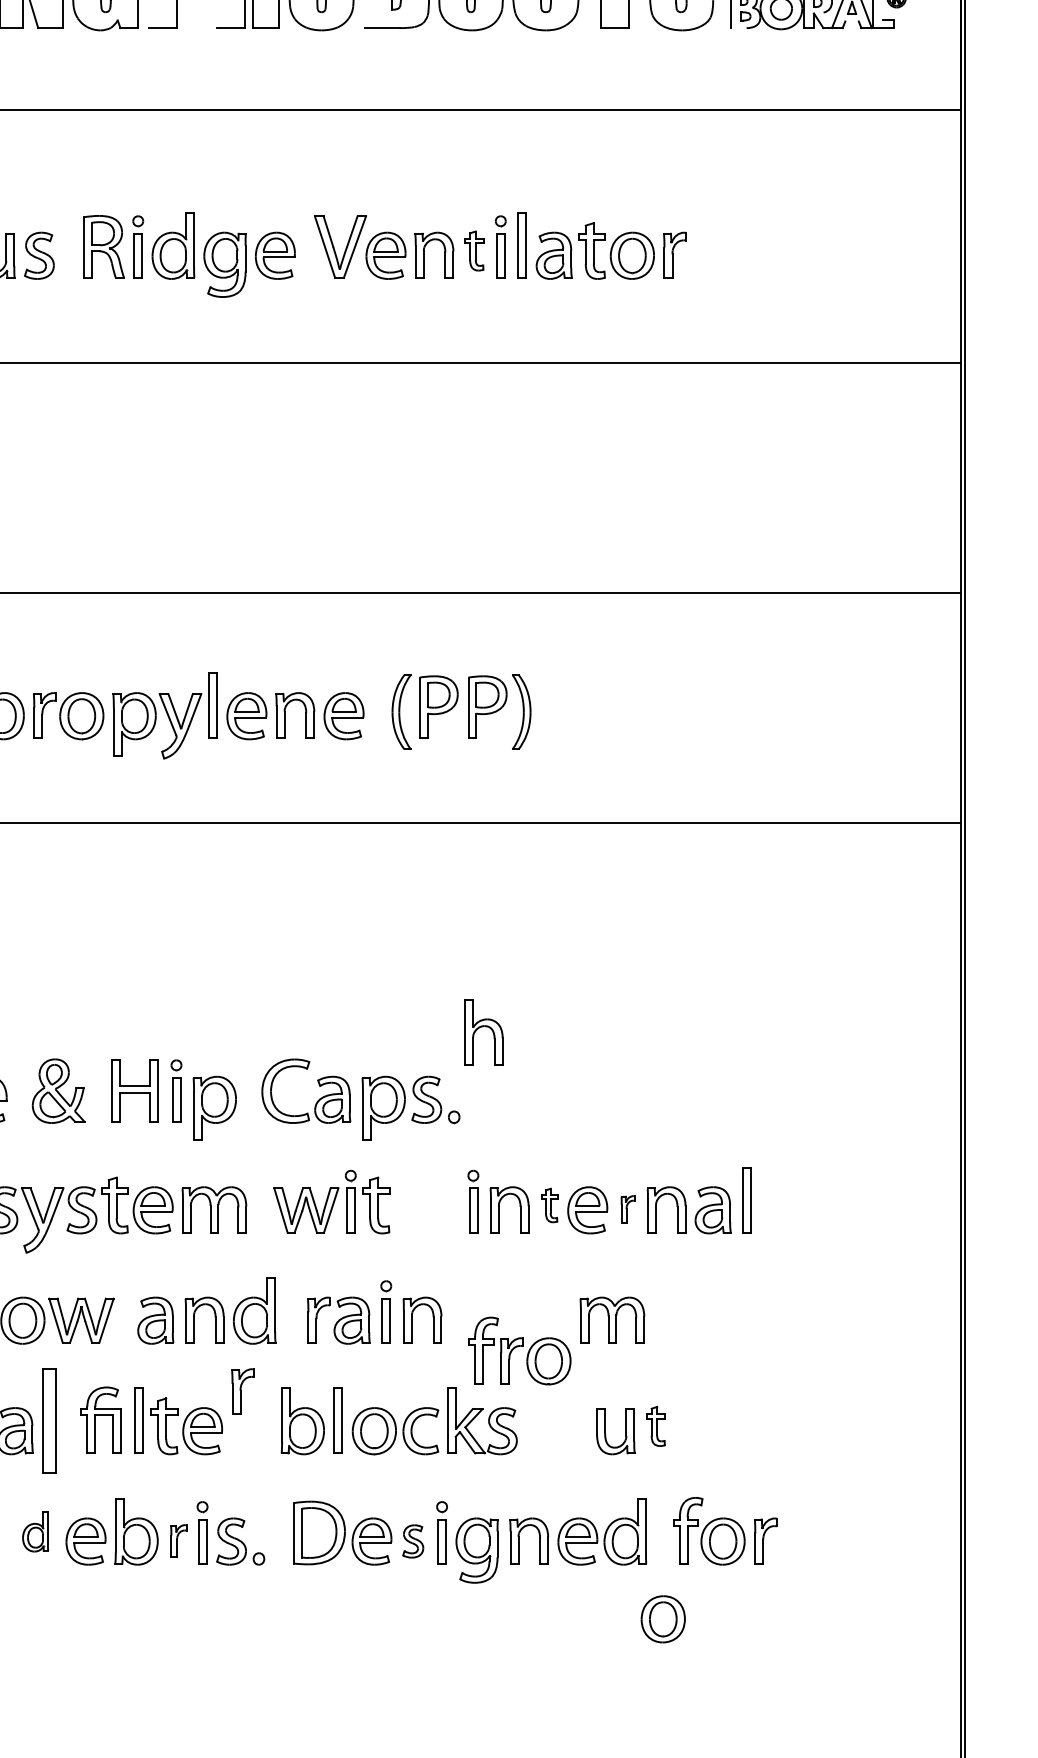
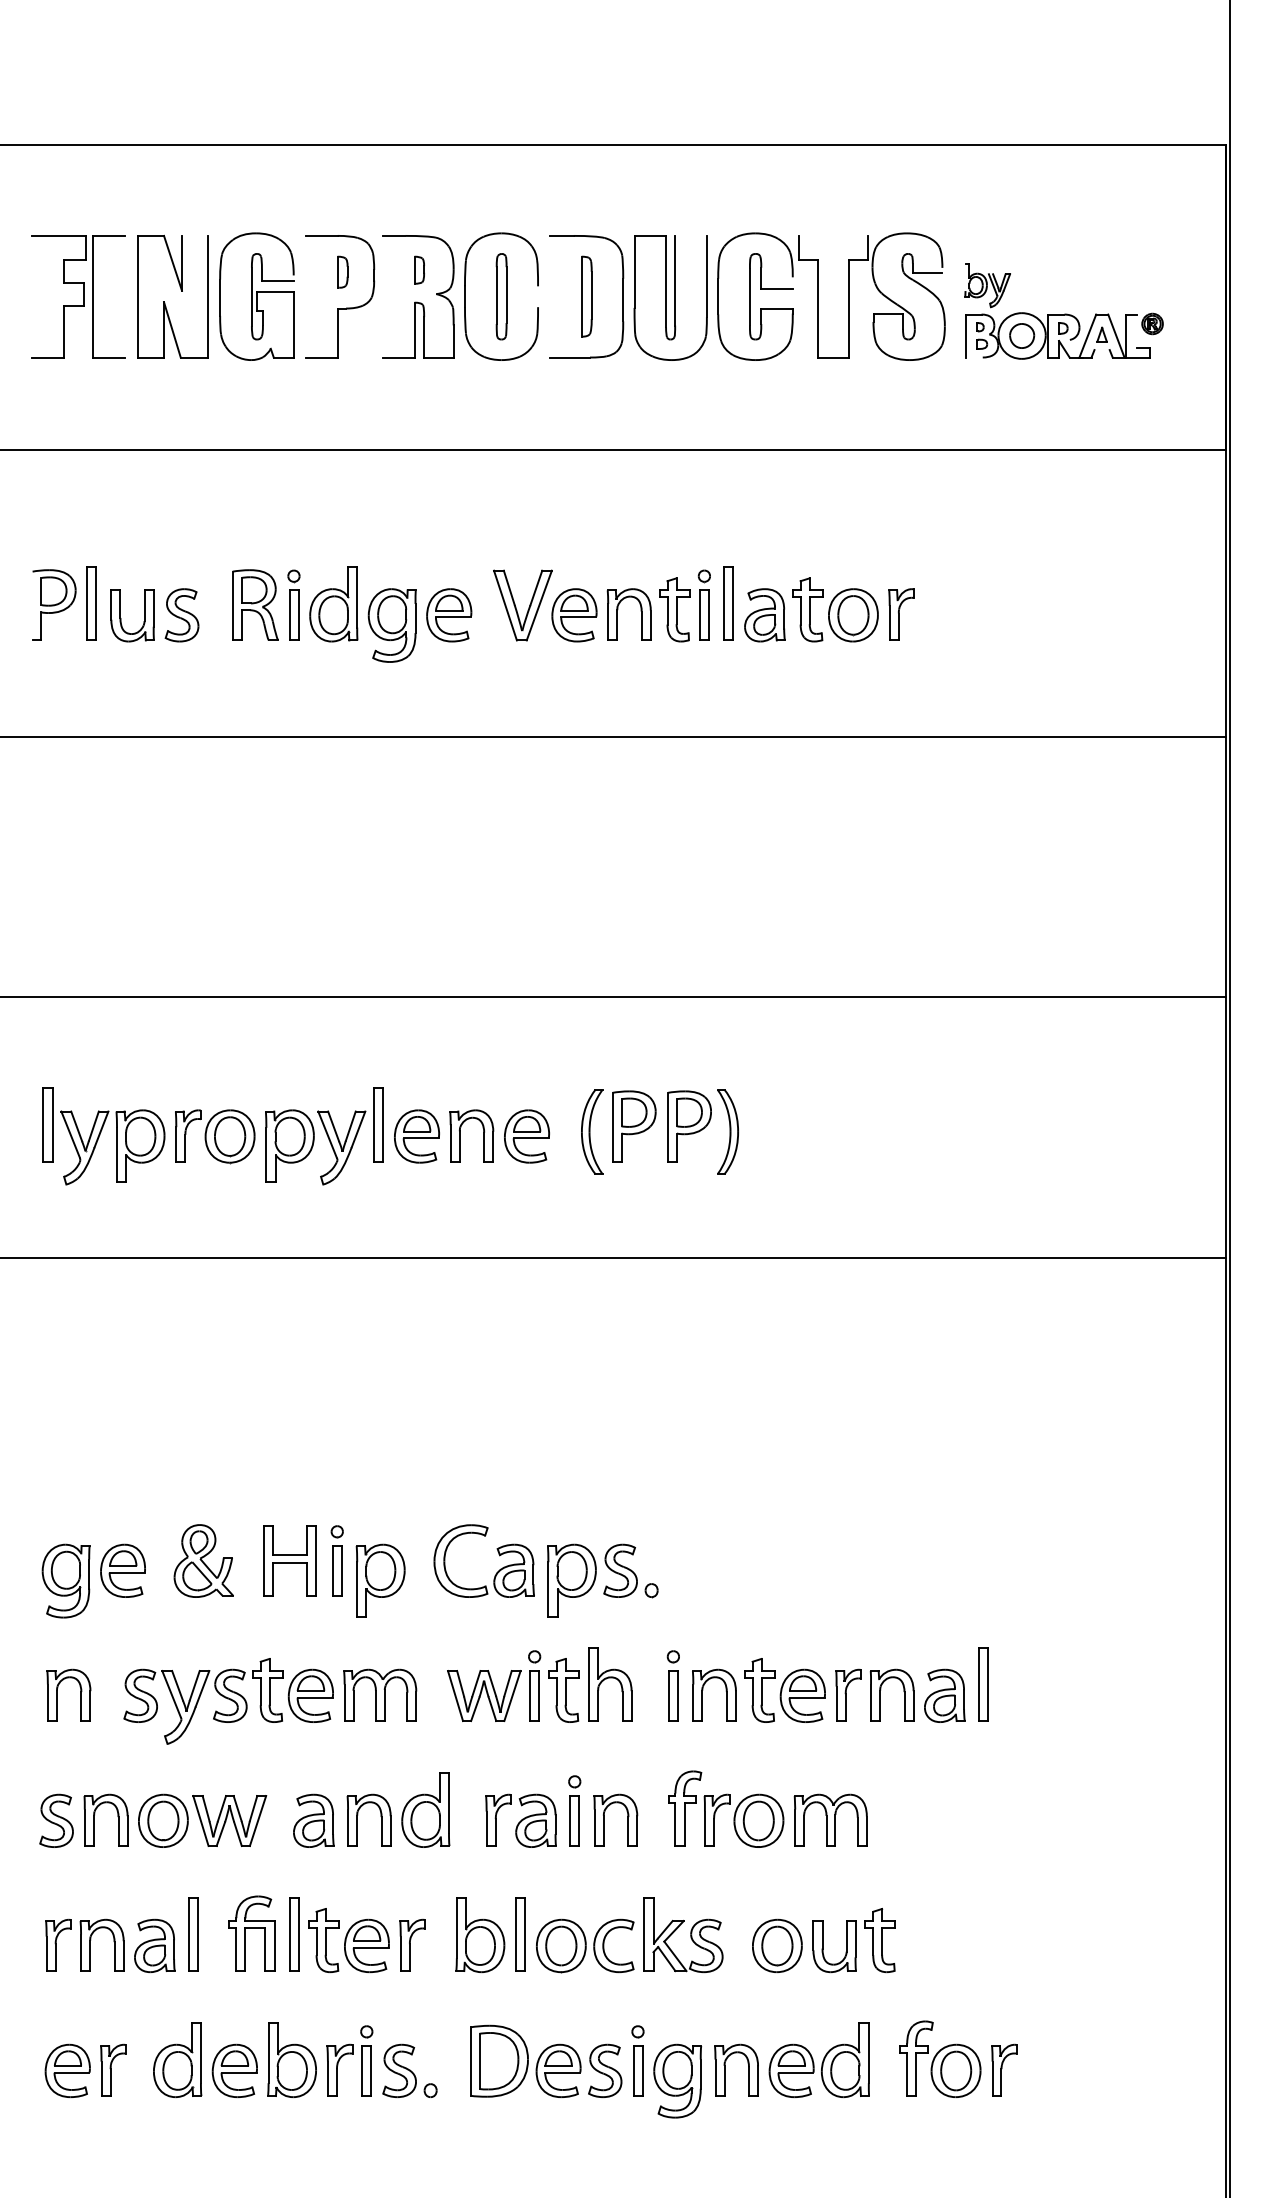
part: (474, 250) -> (674, 609), size x1.43
part: (484, 1032) -> (610, 1684), moved
part: (549, 1205) -> (759, 1690), size x1.67
part: (628, 1209) -> (848, 1694), size x1.67
part: (520, 1350) -> (726, 1808), moved
part: (242, 1391) -> (412, 1944), moved
part: (49, 1421) -> (193, 1934), size x0.62
part: (655, 1426) -> (879, 1940), size x1.43
part: (35, 1531) -> (177, 2059), size x1.67
part: (178, 1540) -> (339, 2069), size x1.43
part: (413, 1541) -> (605, 2070), size x1.43
part: (663, 1618) -> (777, 1945), moved

